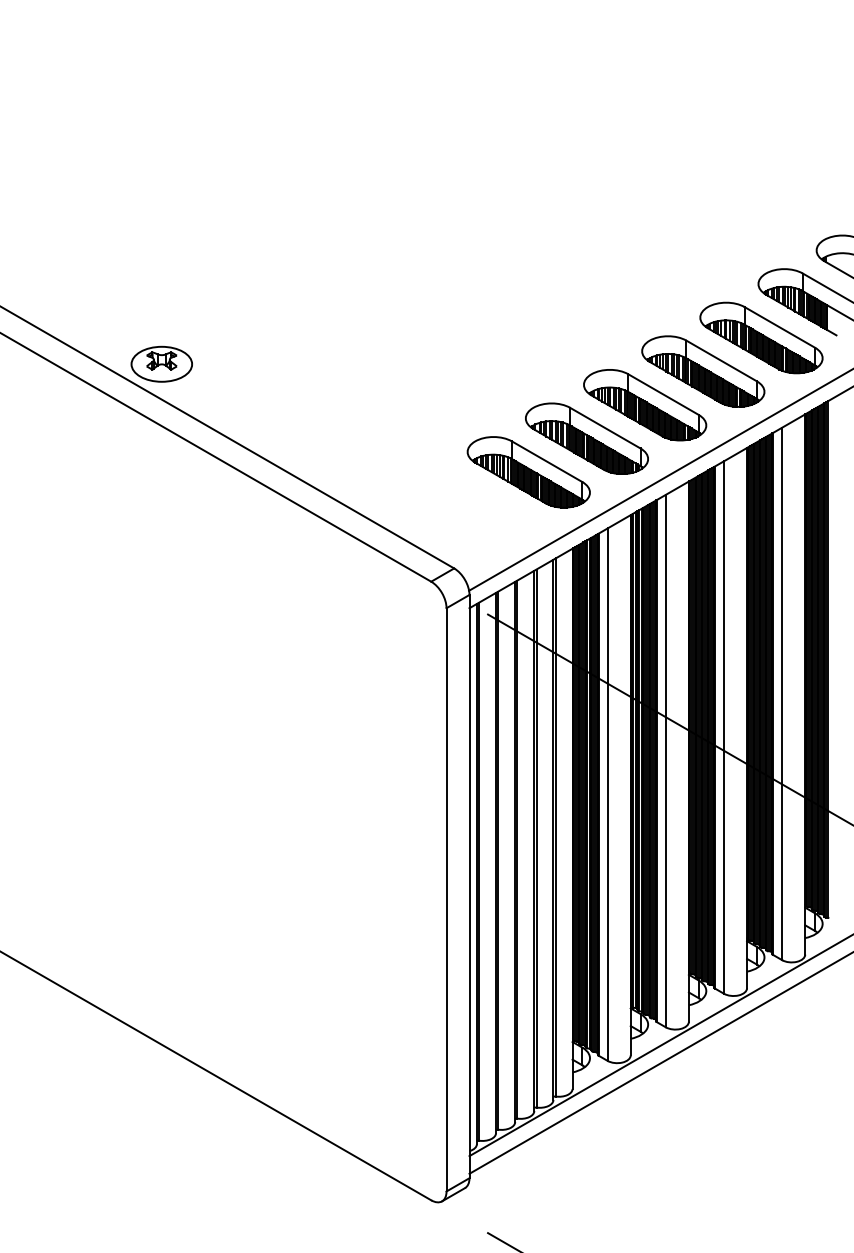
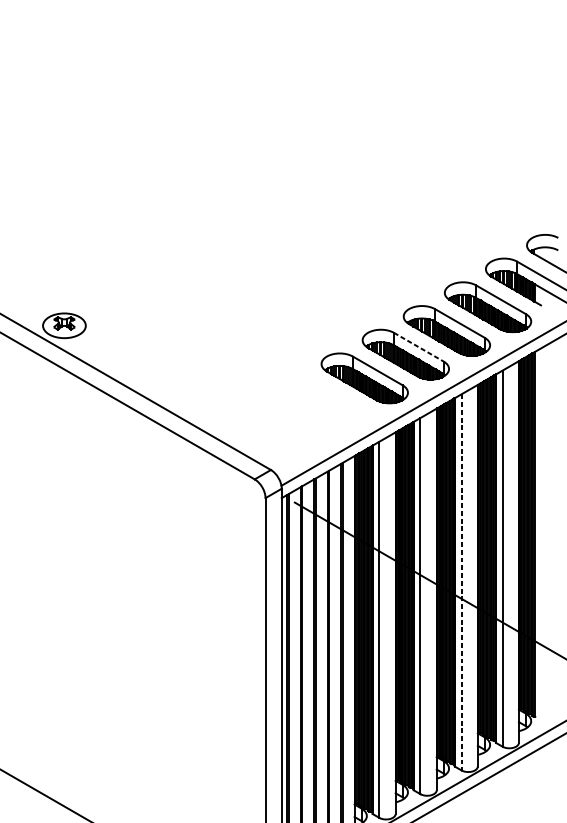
line: (663, 394) -> (418, 347), solid -> dashed
part: (528, 472) -> (323, 402), removed
line: (723, 728) -> (461, 583), solid -> dashed

